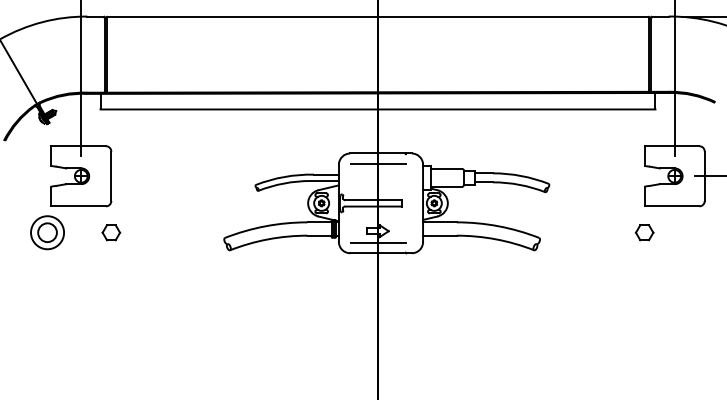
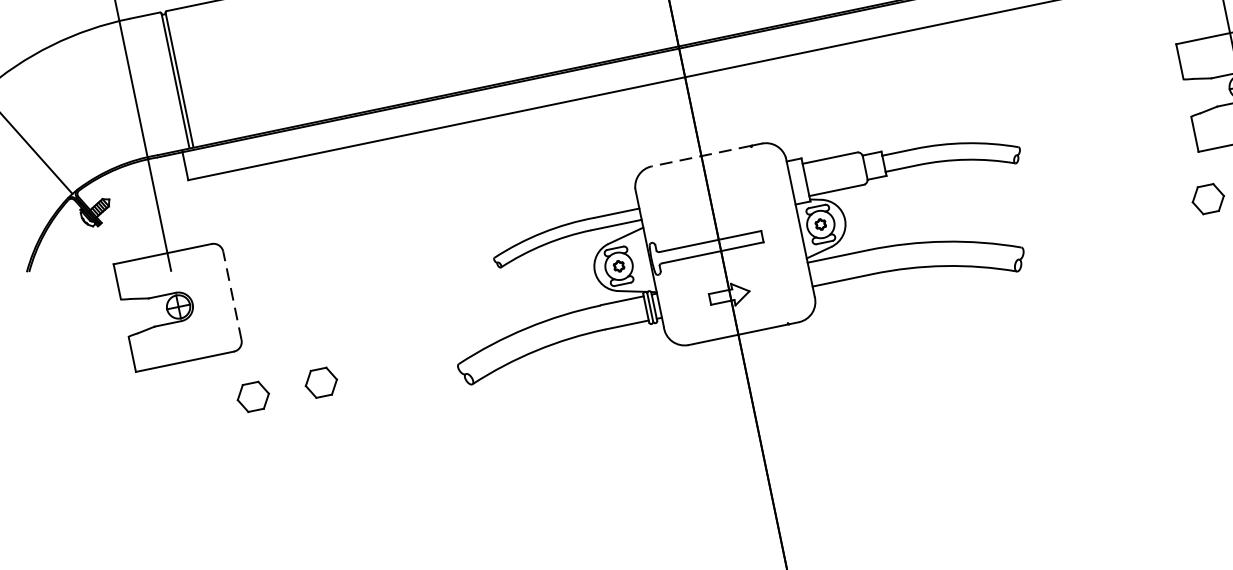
line: (378, 153) -> (702, 155), solid -> dashed
line: (377, 164) -> (704, 176), removed
line: (111, 176) -> (232, 296), solid -> dashed
part: (47, 232) -> (138, 420), removed
part: (149, 232) -> (321, 382), added
line: (377, 242) -> (733, 315), removed

